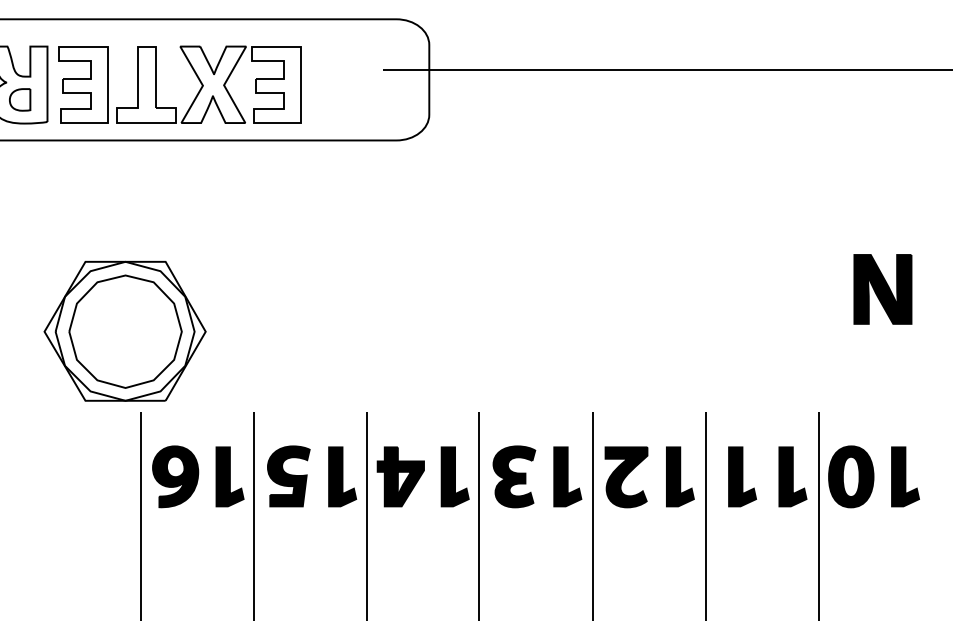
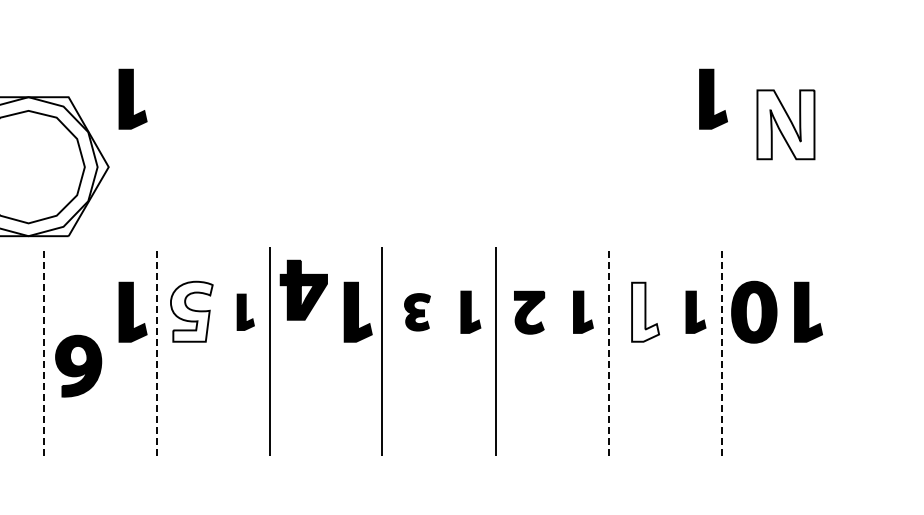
part: (229, 263) -> (132, 98), added
part: (810, 263) -> (713, 98), added
fill: (882, 289) -> (785, 124), removed
part: (175, 476) -> (78, 365), moved
fill: (288, 476) -> (191, 311), removed
part: (342, 476) -> (245, 311), size x0.6
part: (400, 476) -> (303, 289), moved
part: (514, 476) -> (417, 311), size x0.6
part: (567, 476) -> (470, 311), size x0.7
part: (680, 476) -> (583, 311), size x0.7
fill: (742, 476) -> (645, 311), removed
part: (792, 476) -> (695, 311), size x0.7
part: (626, 477) -> (529, 312), size x0.7
line: (141, 515) -> (44, 350), solid -> dashed
line: (253, 515) -> (156, 350), solid -> dashed
line: (705, 515) -> (608, 350), solid -> dashed
line: (818, 515) -> (721, 350), solid -> dashed

